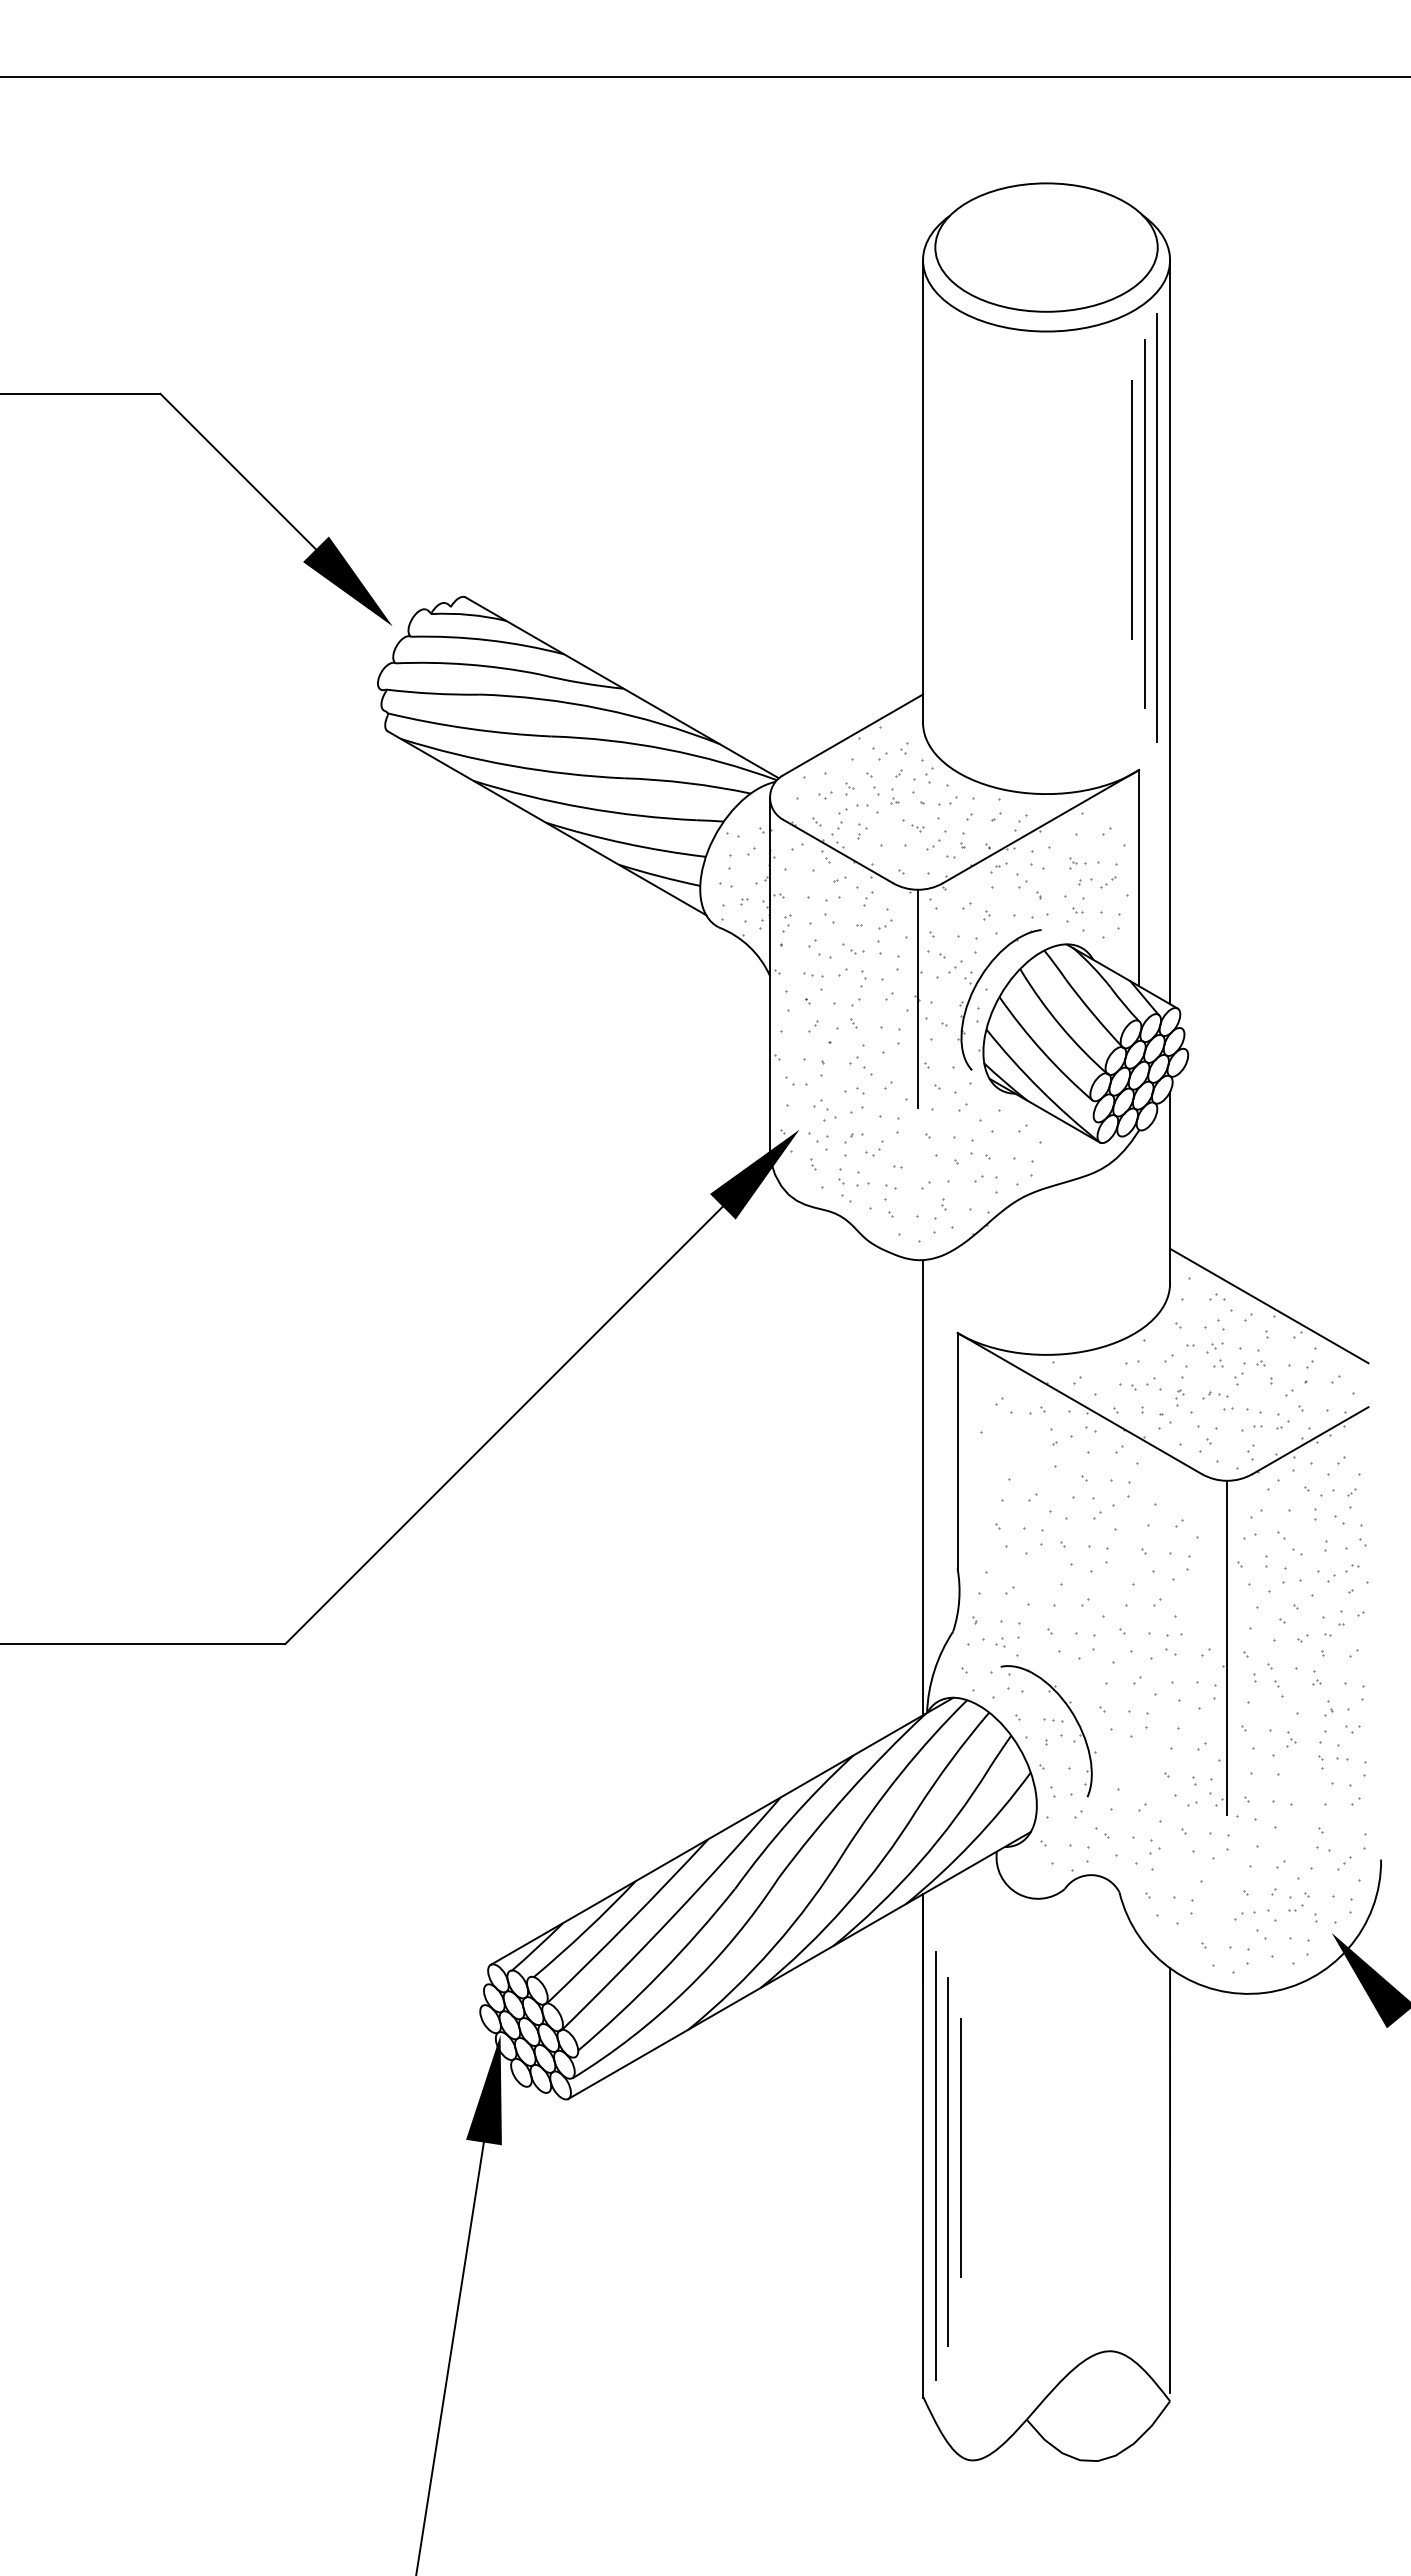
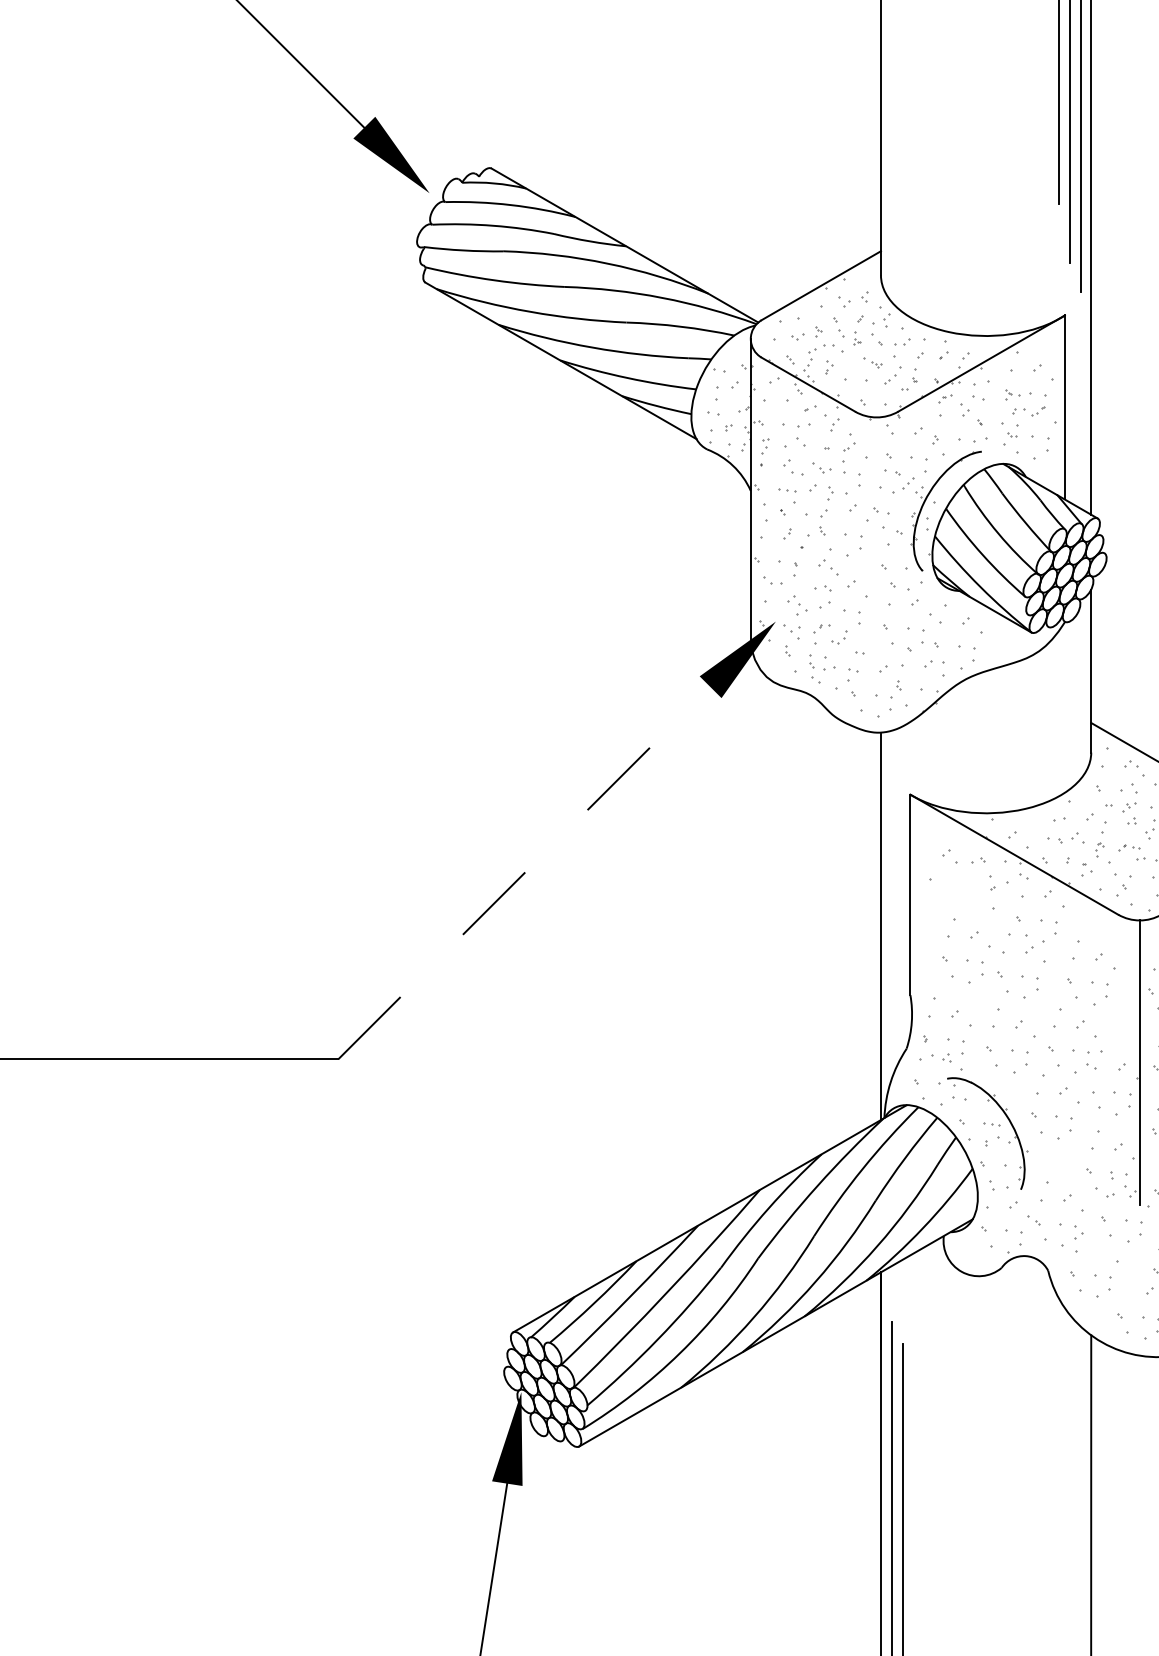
line: (918, 998) -> (877, 509), removed
line: (517, 1412) -> (535, 862), solid -> dashed
line: (961, 2147) -> (913, 1487), removed

